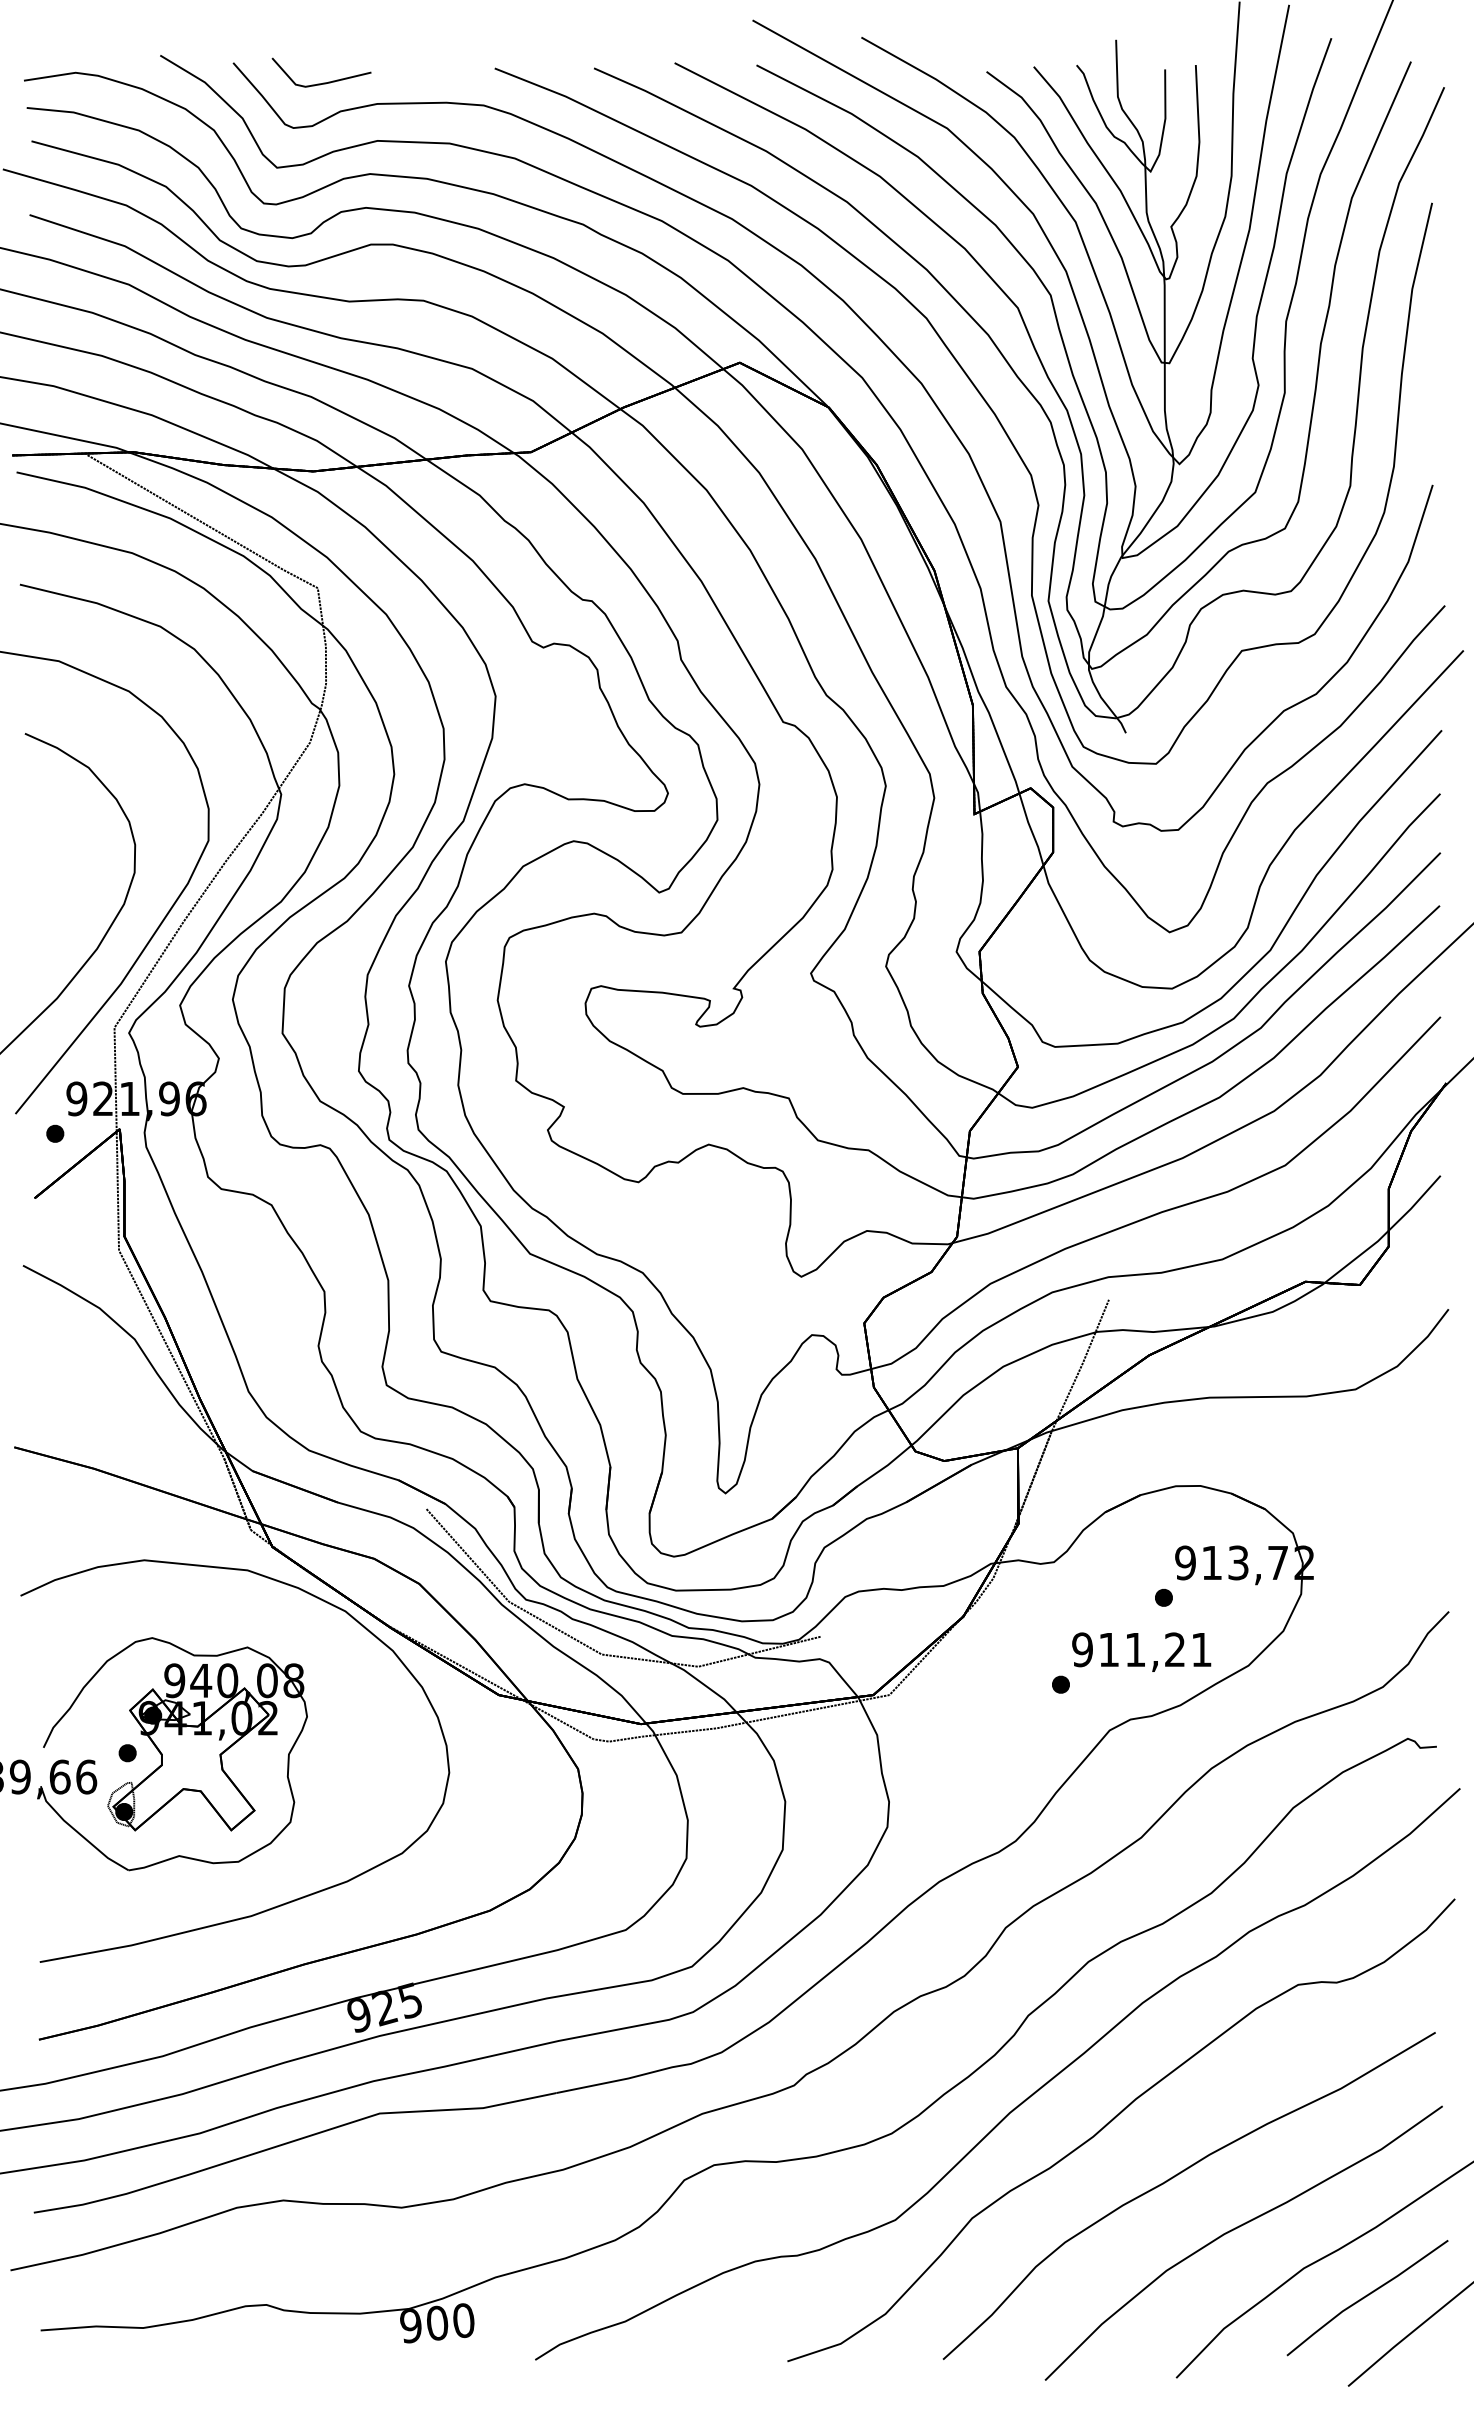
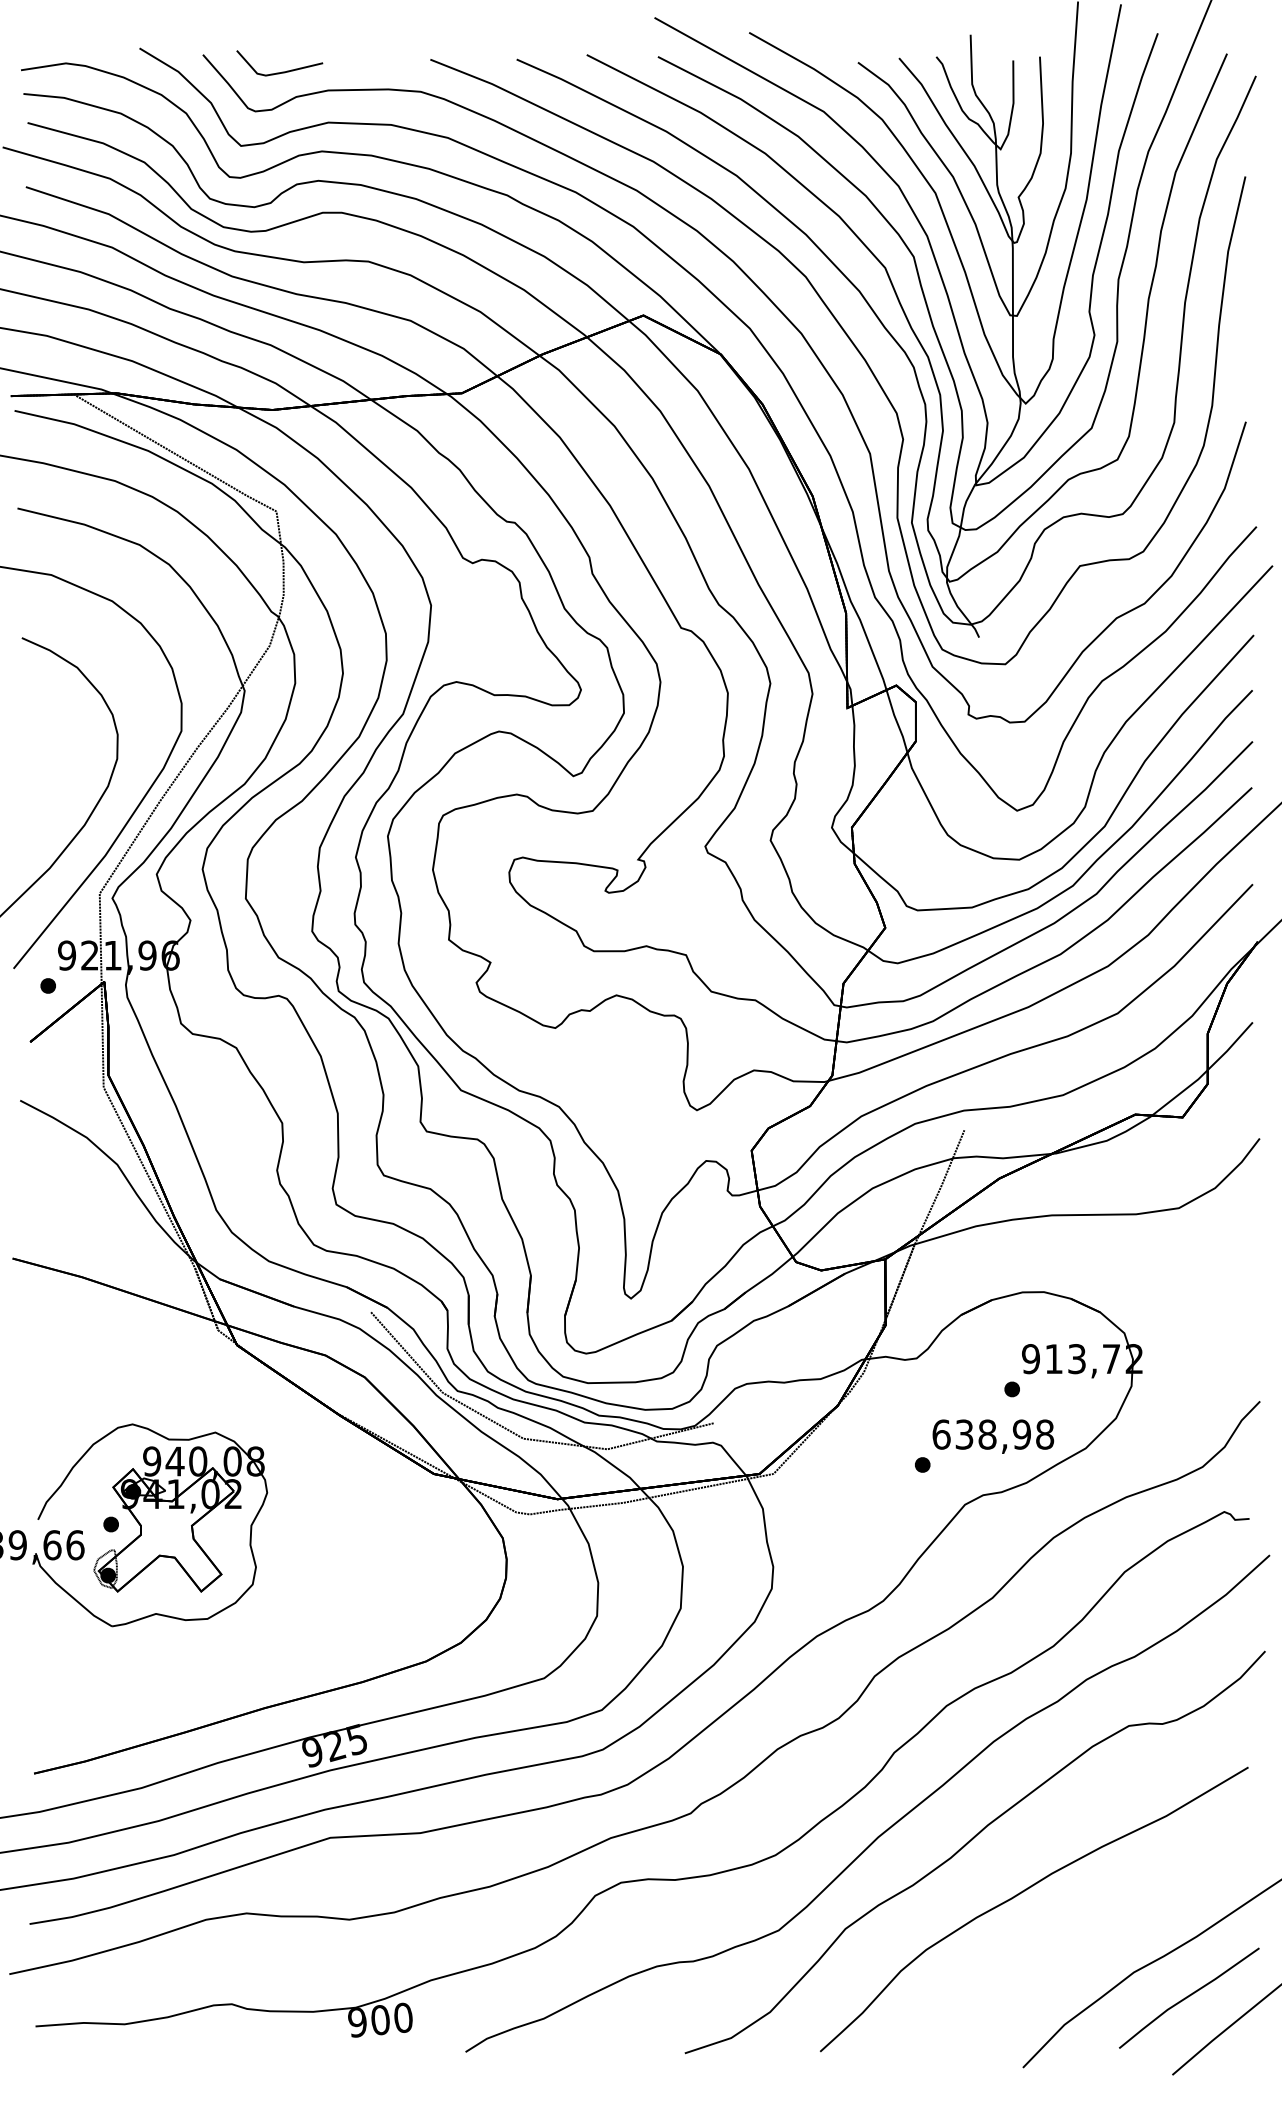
text: (1142, 1649) -> (993, 1434), 911,21 -> 638,98
curve: (282, 1903) -> (245, 1655), removed
part: (1237, 2228) -> (1076, 1937), removed

